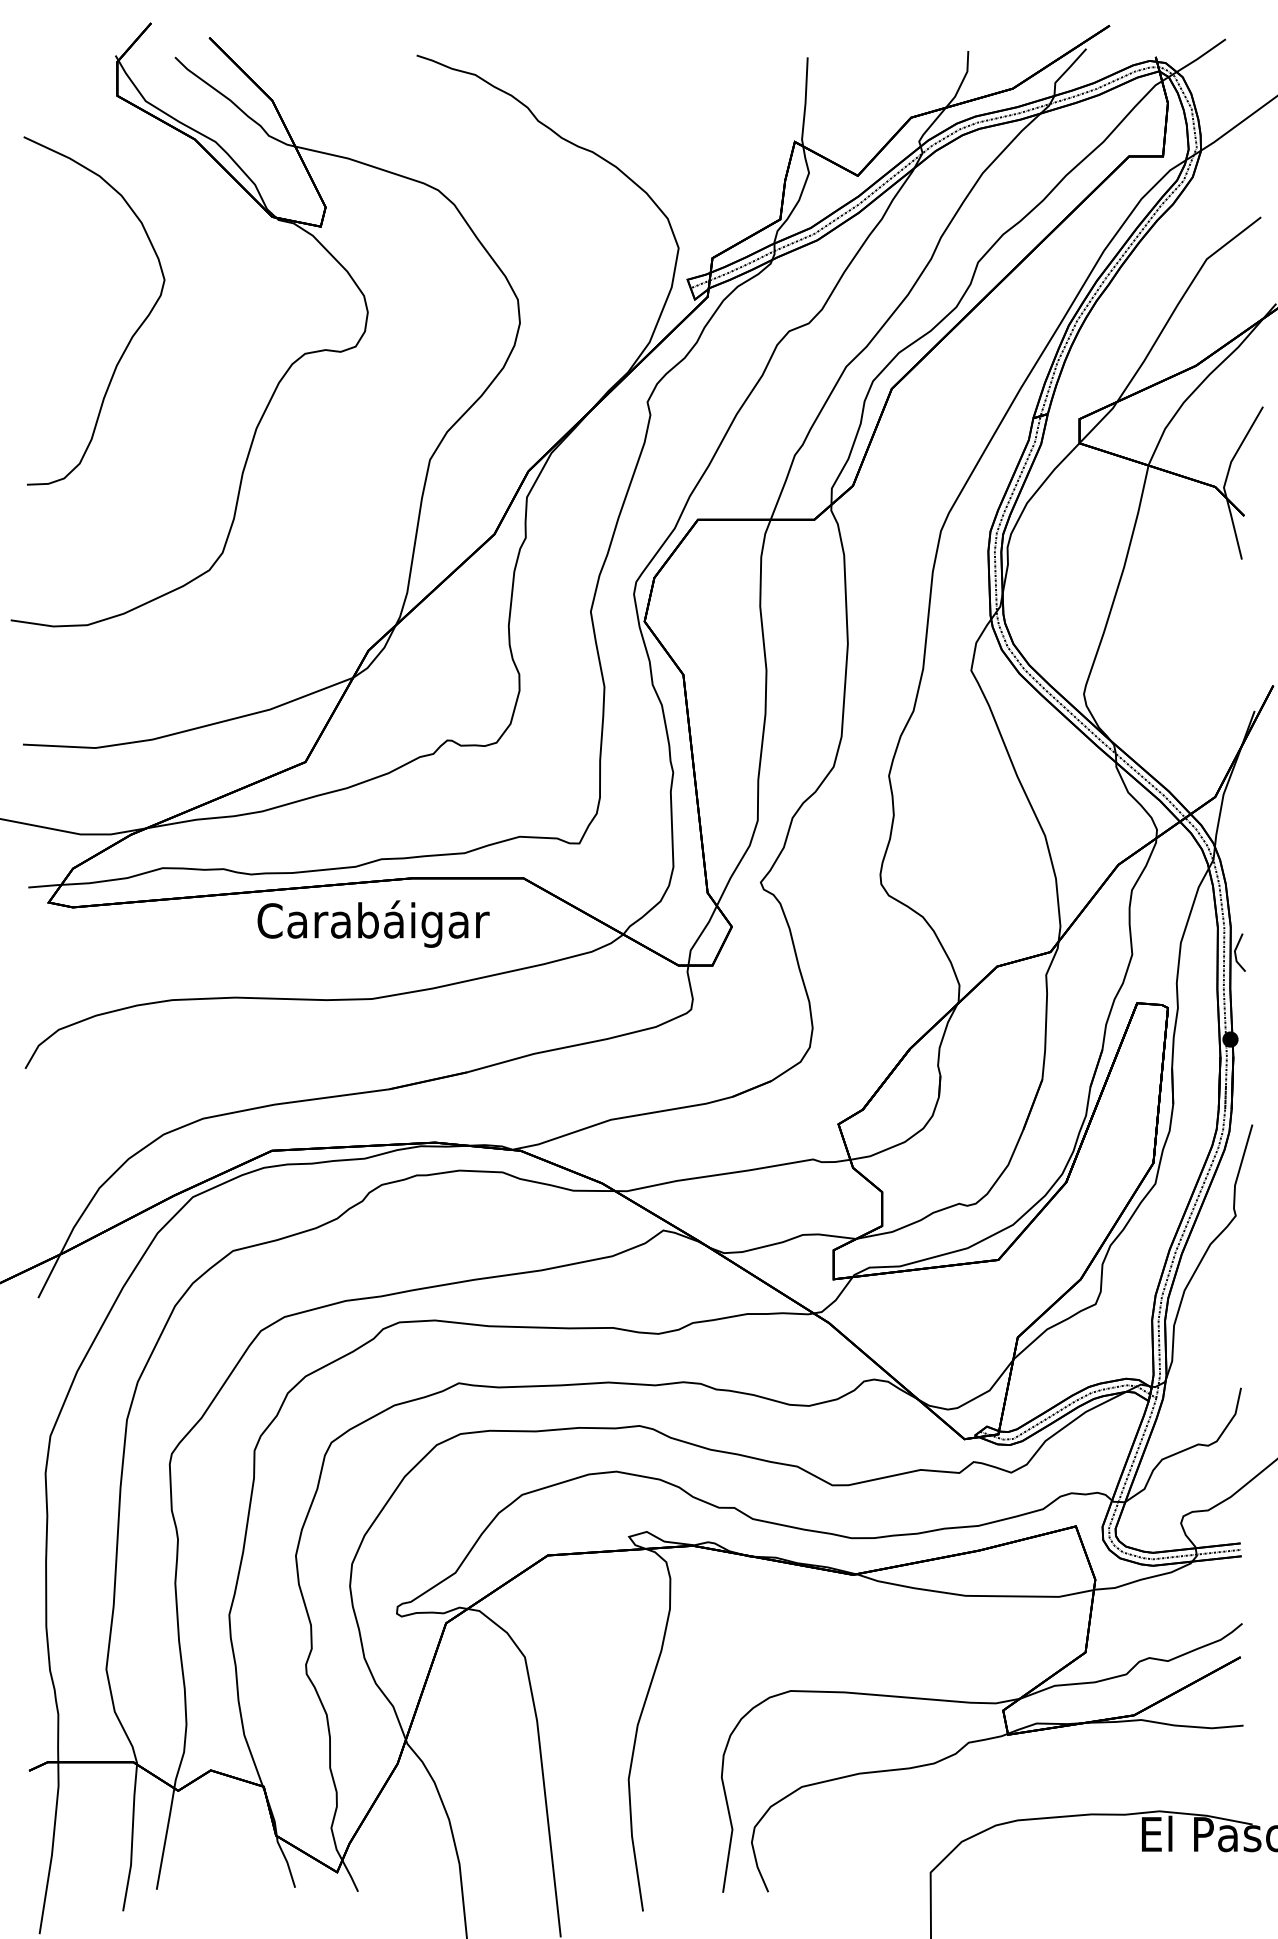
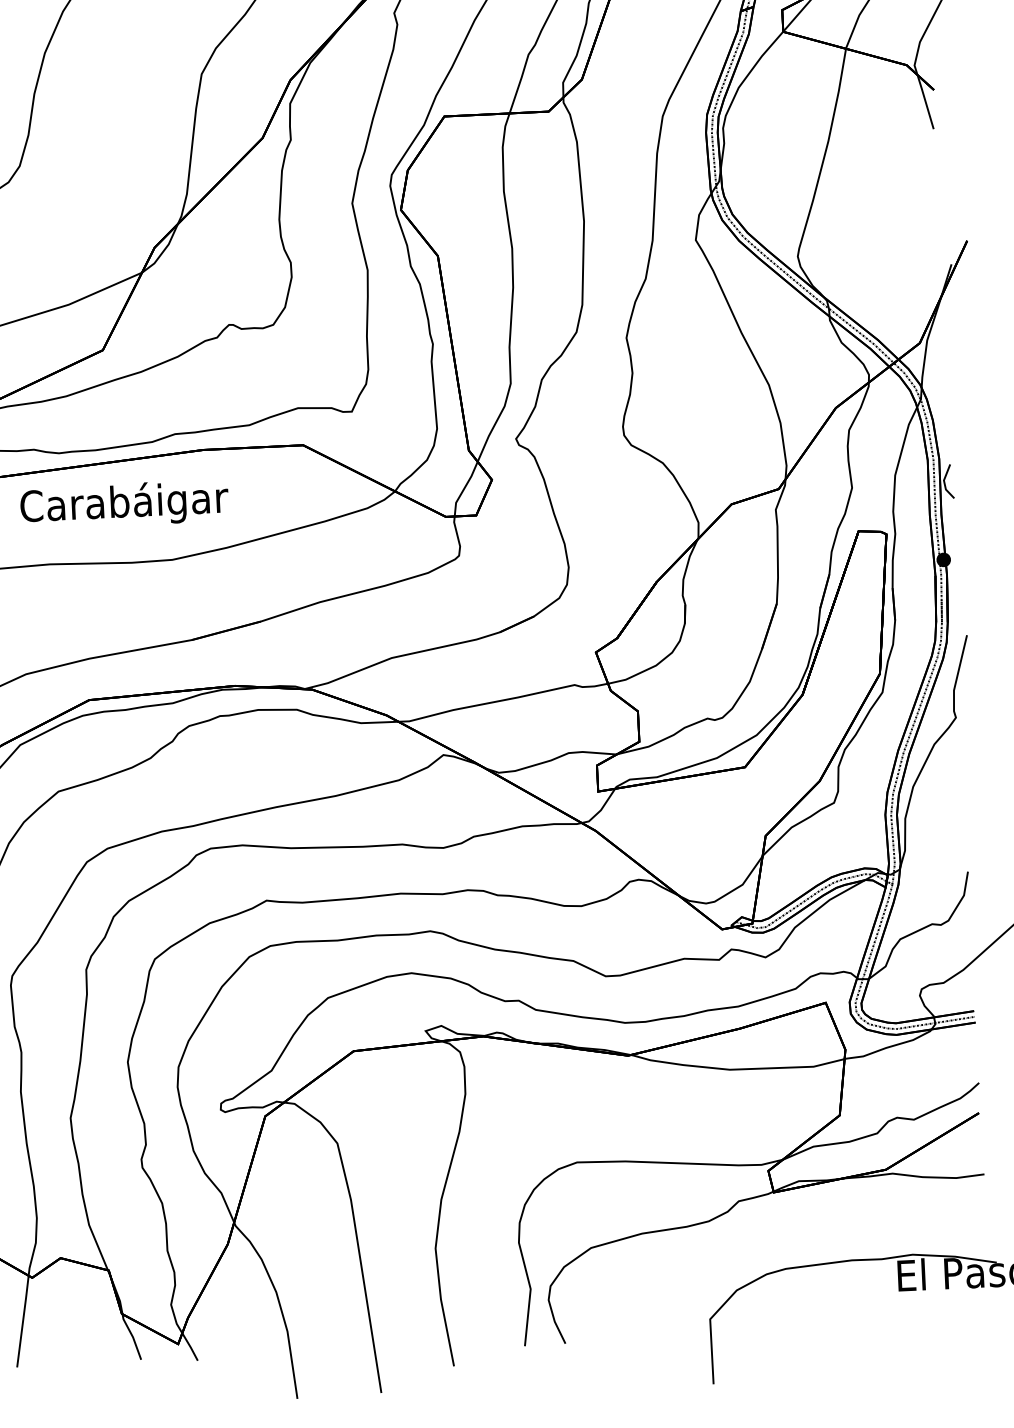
text: (373, 923) -> (124, 504), moved

